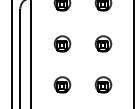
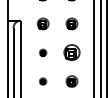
part: (61, 43) -> (42, 52), size x0.6
part: (102, 43) -> (71, 52), size x1.4
part: (61, 84) -> (42, 81), size x0.6

